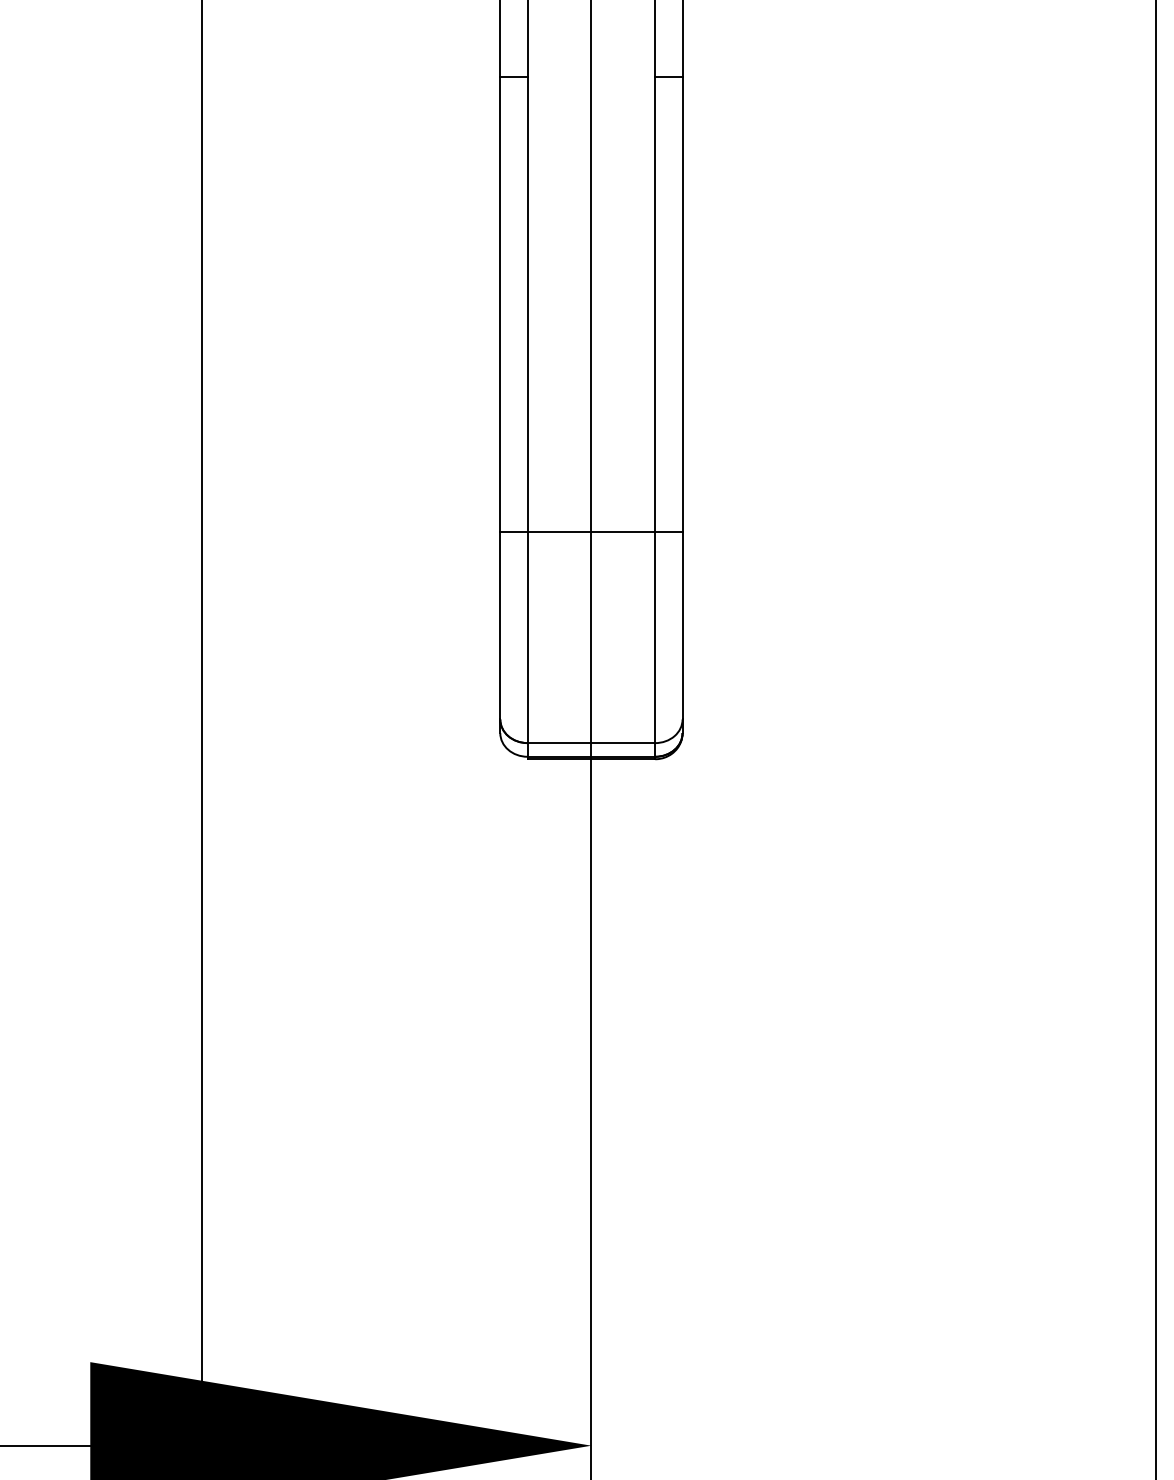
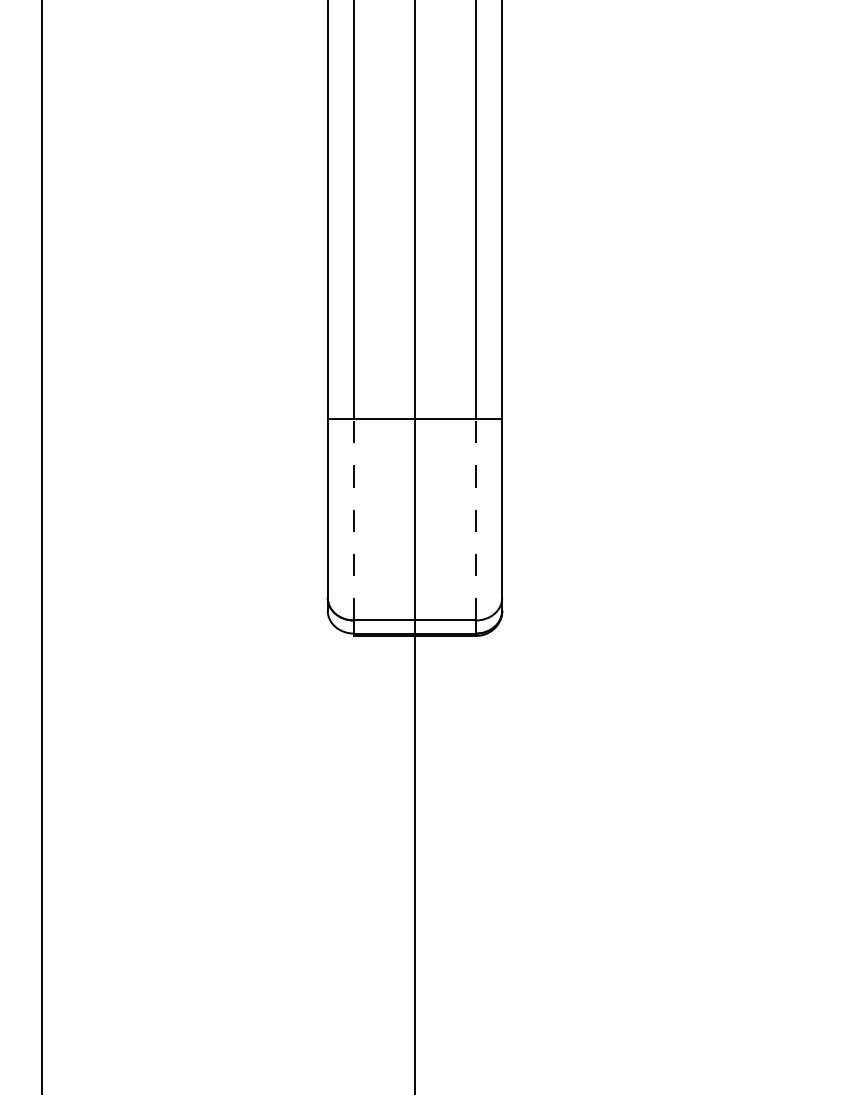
line: (527, 637) -> (353, 519), solid -> dashed
line: (655, 637) -> (476, 519), solid -> dashed

